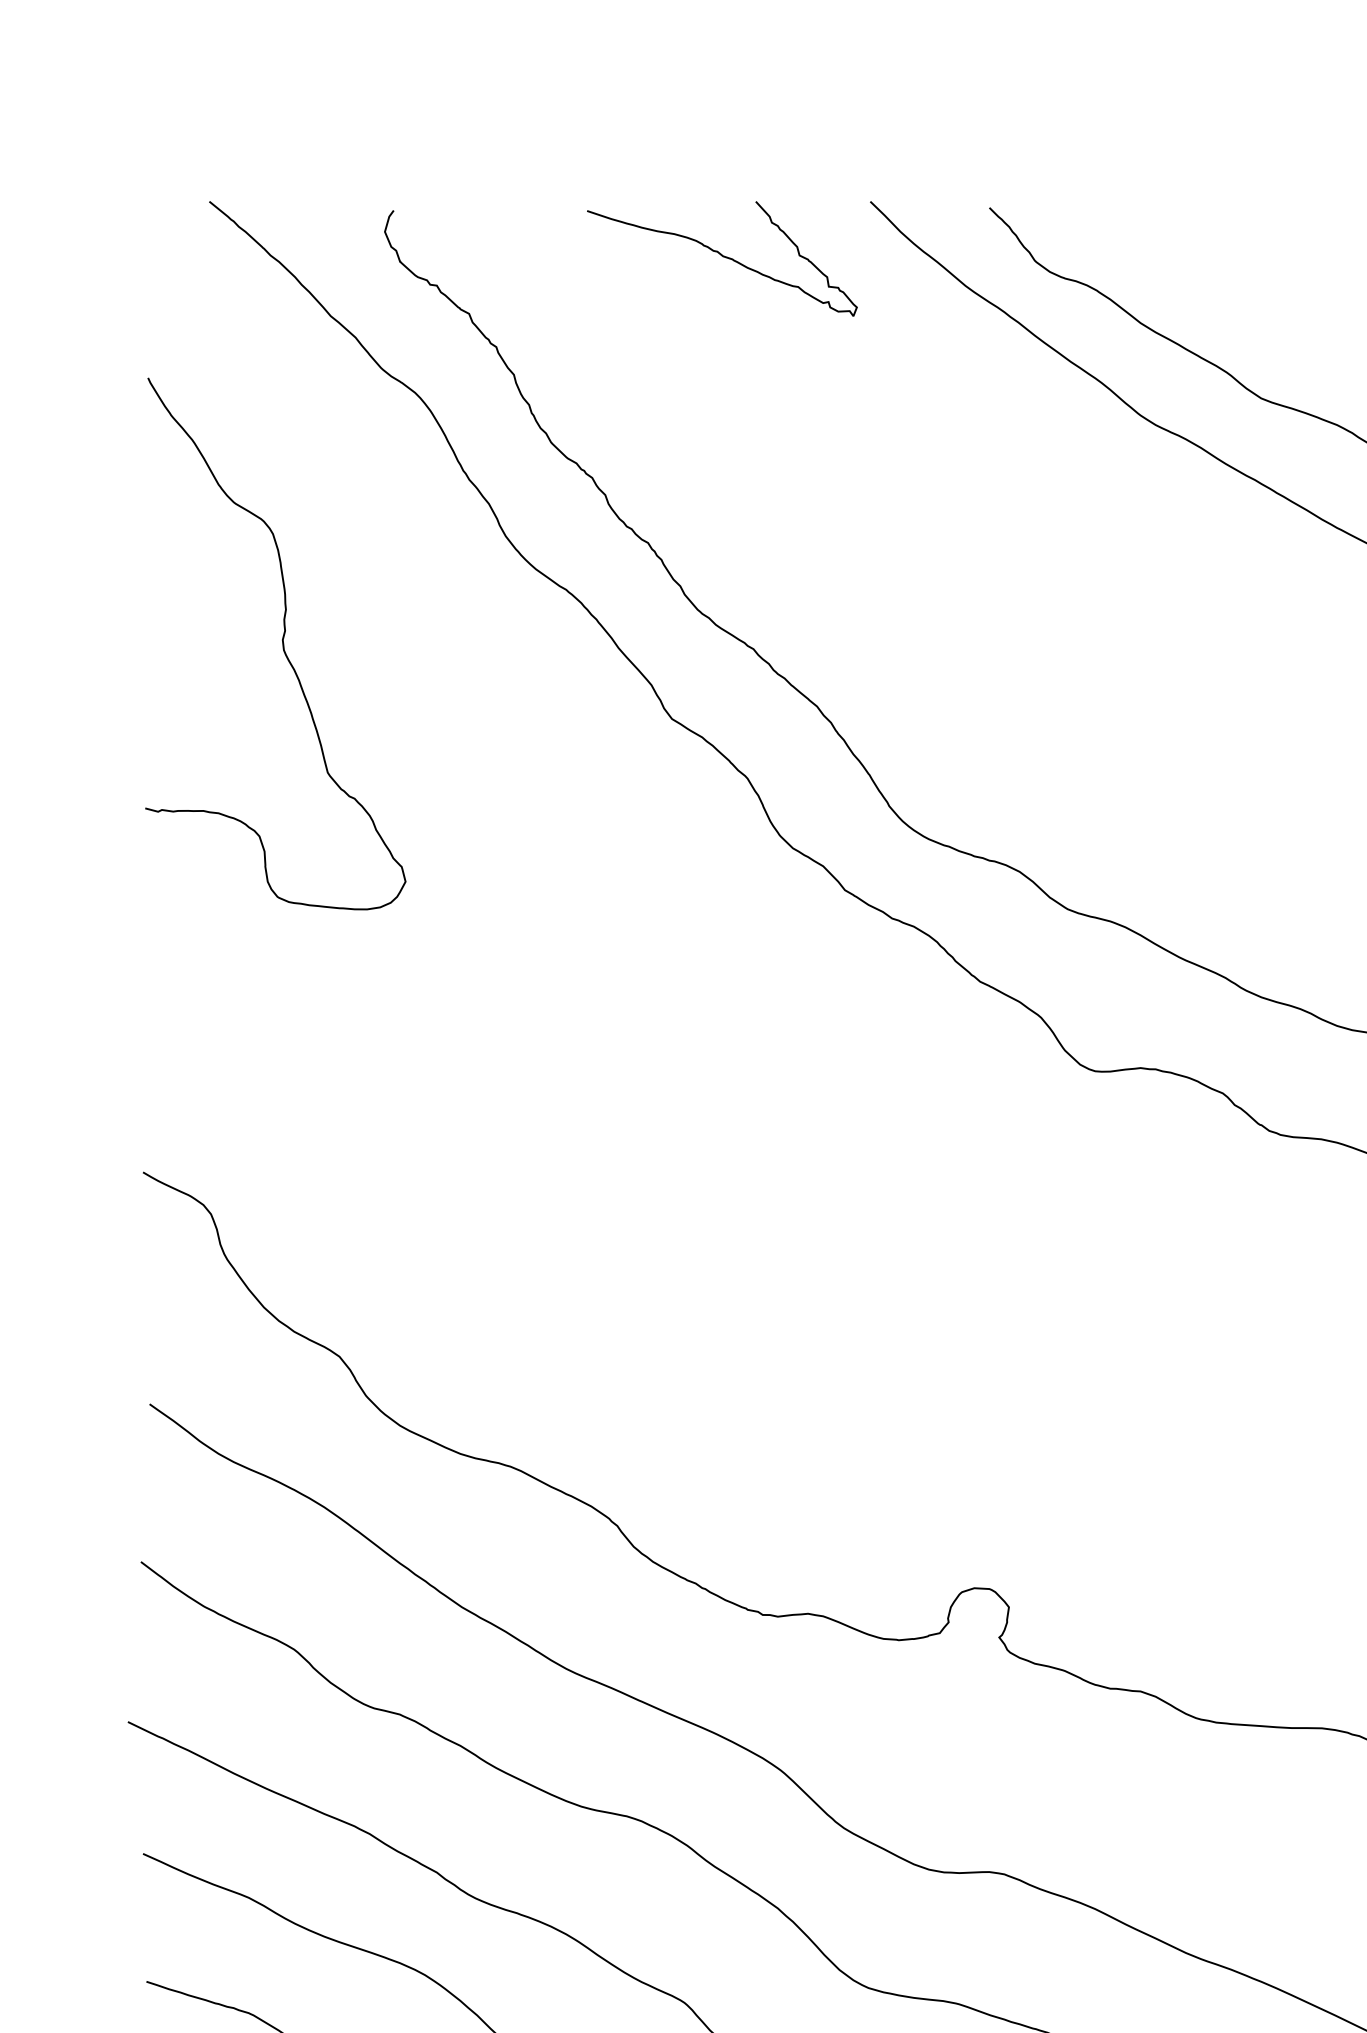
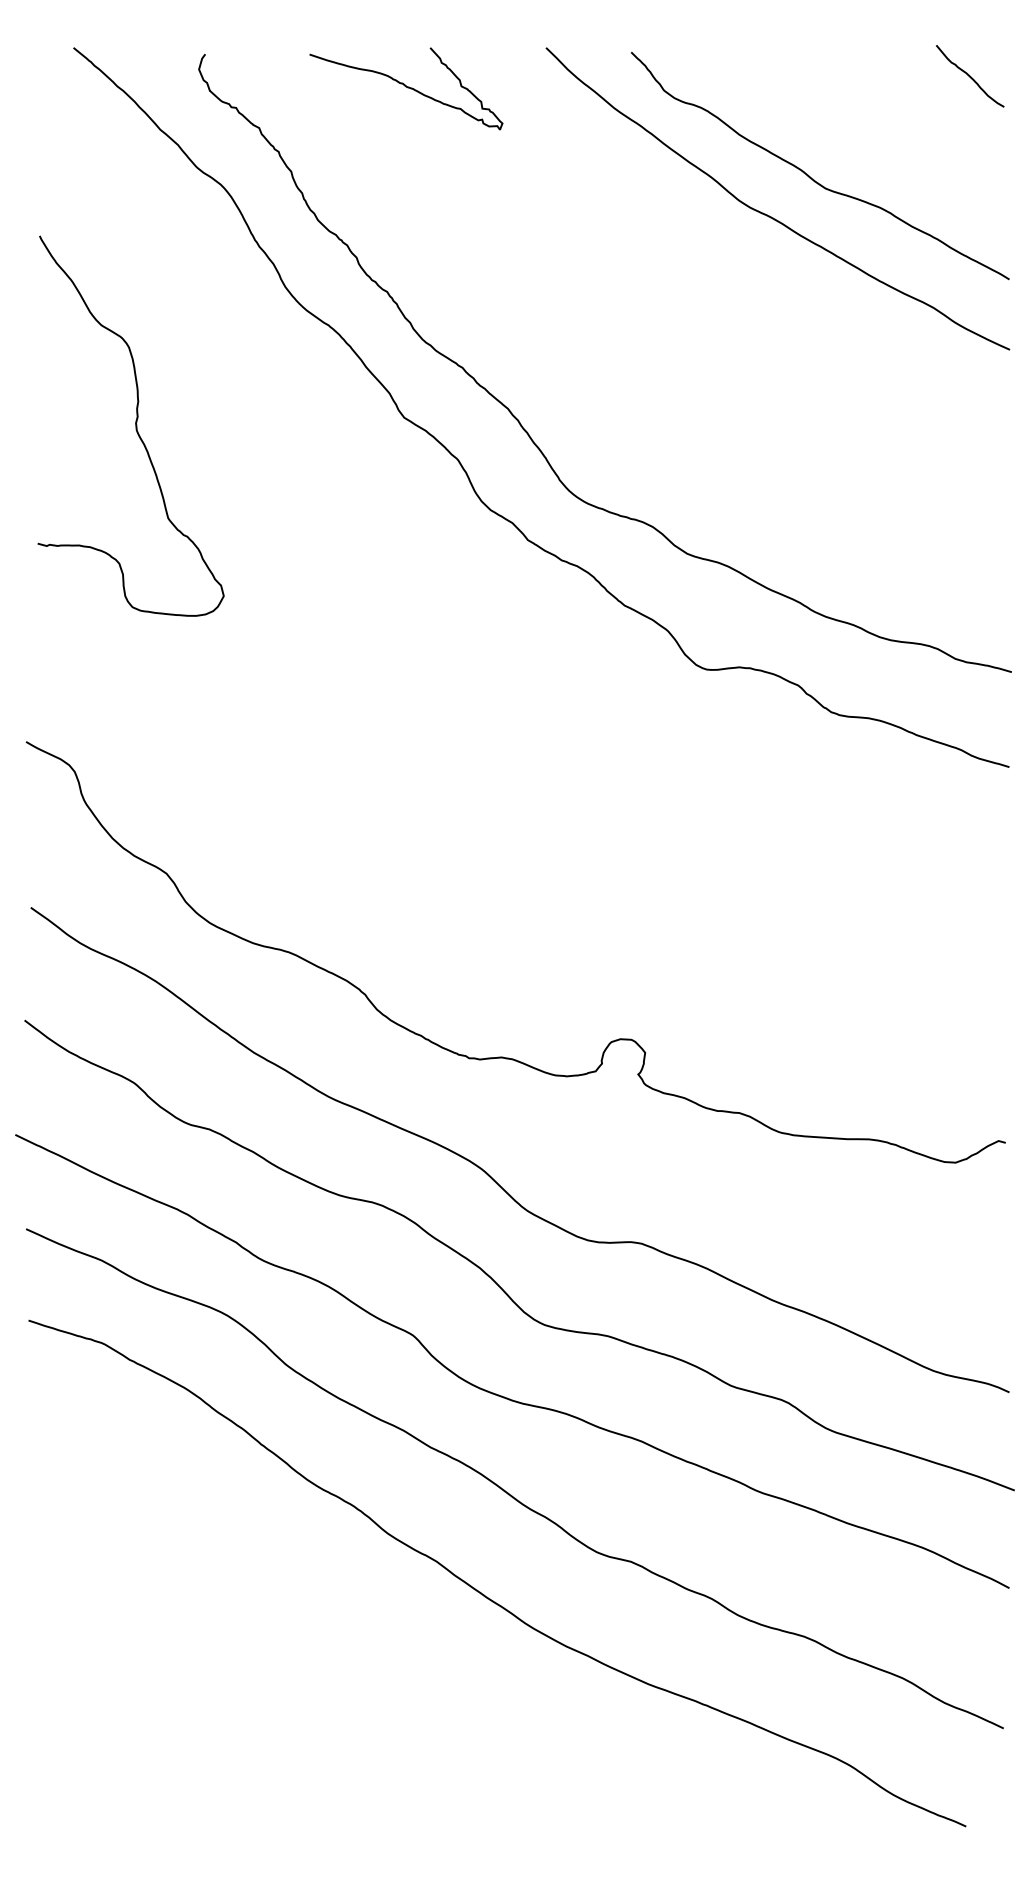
curve: (722, 257) -> (406, 87), moved
curve: (282, 643) -> (135, 425), moved

